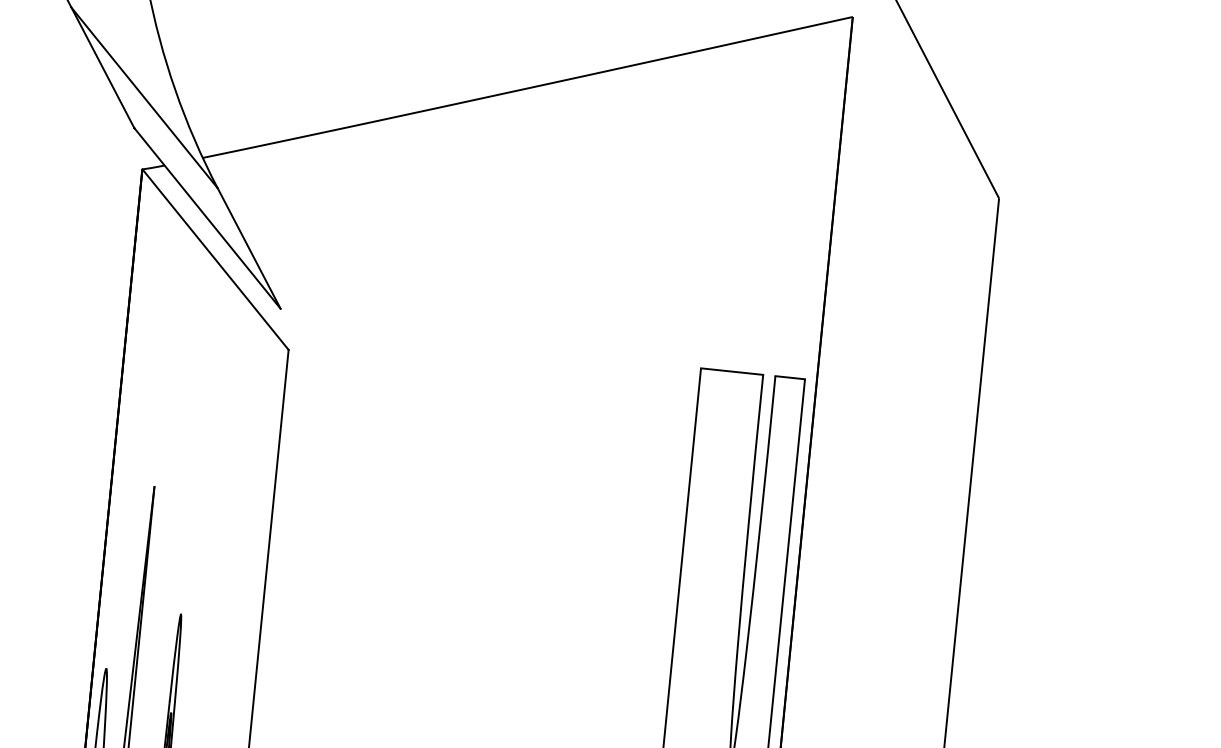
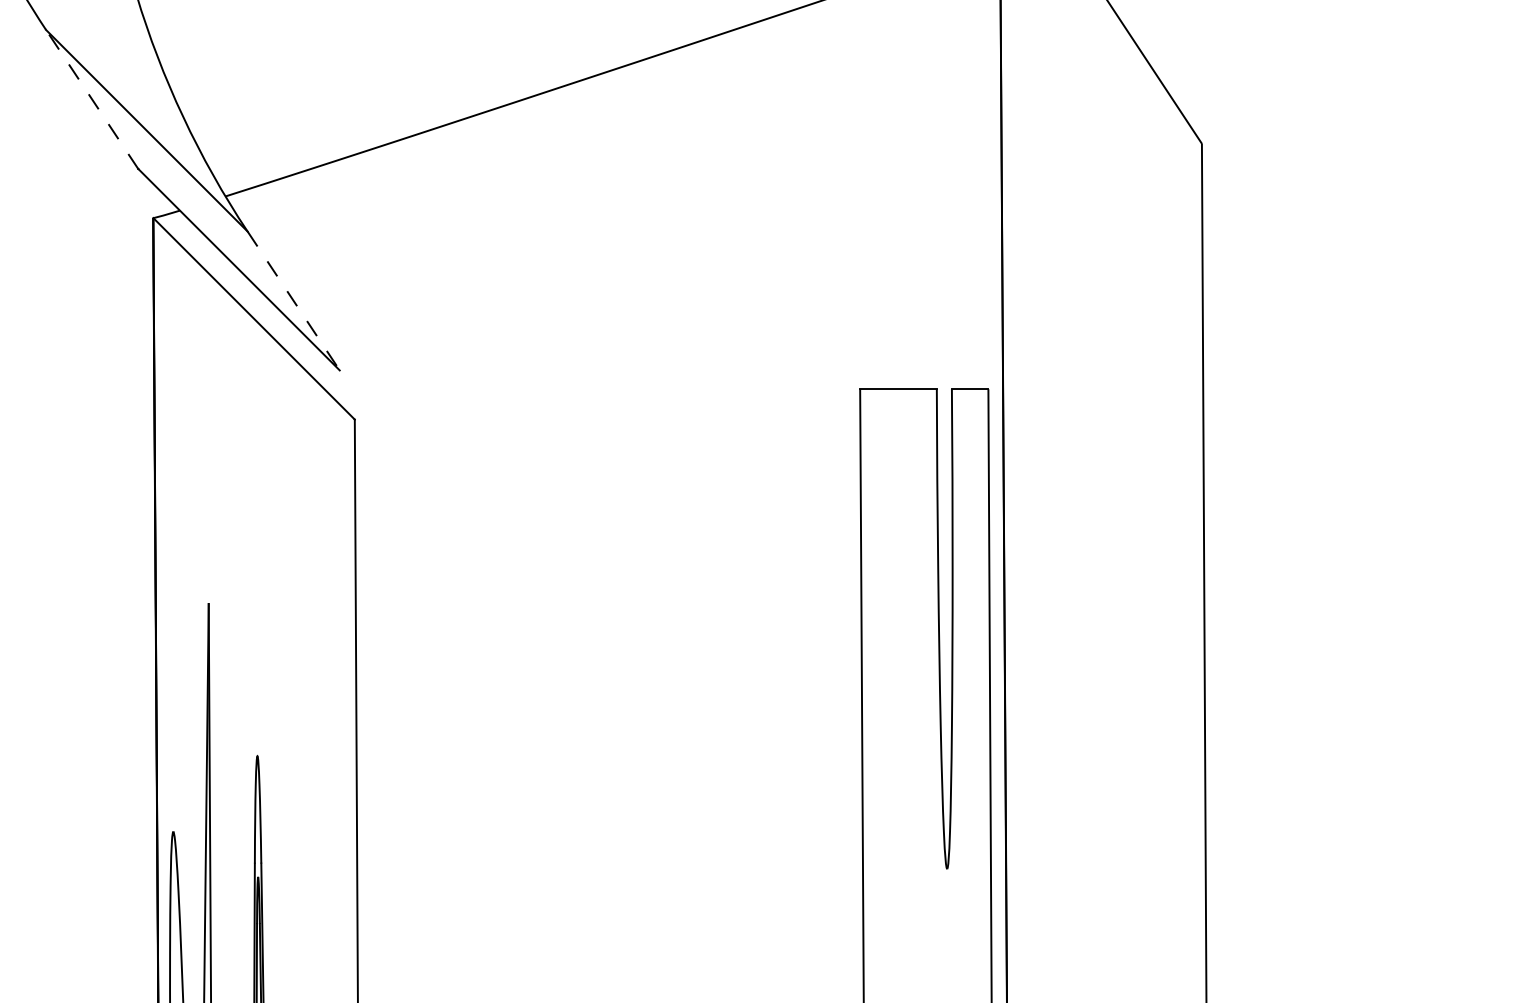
line: (102, 67) -> (91, 99), solid -> dashed
line: (248, 248) -> (293, 301), solid -> dashed

